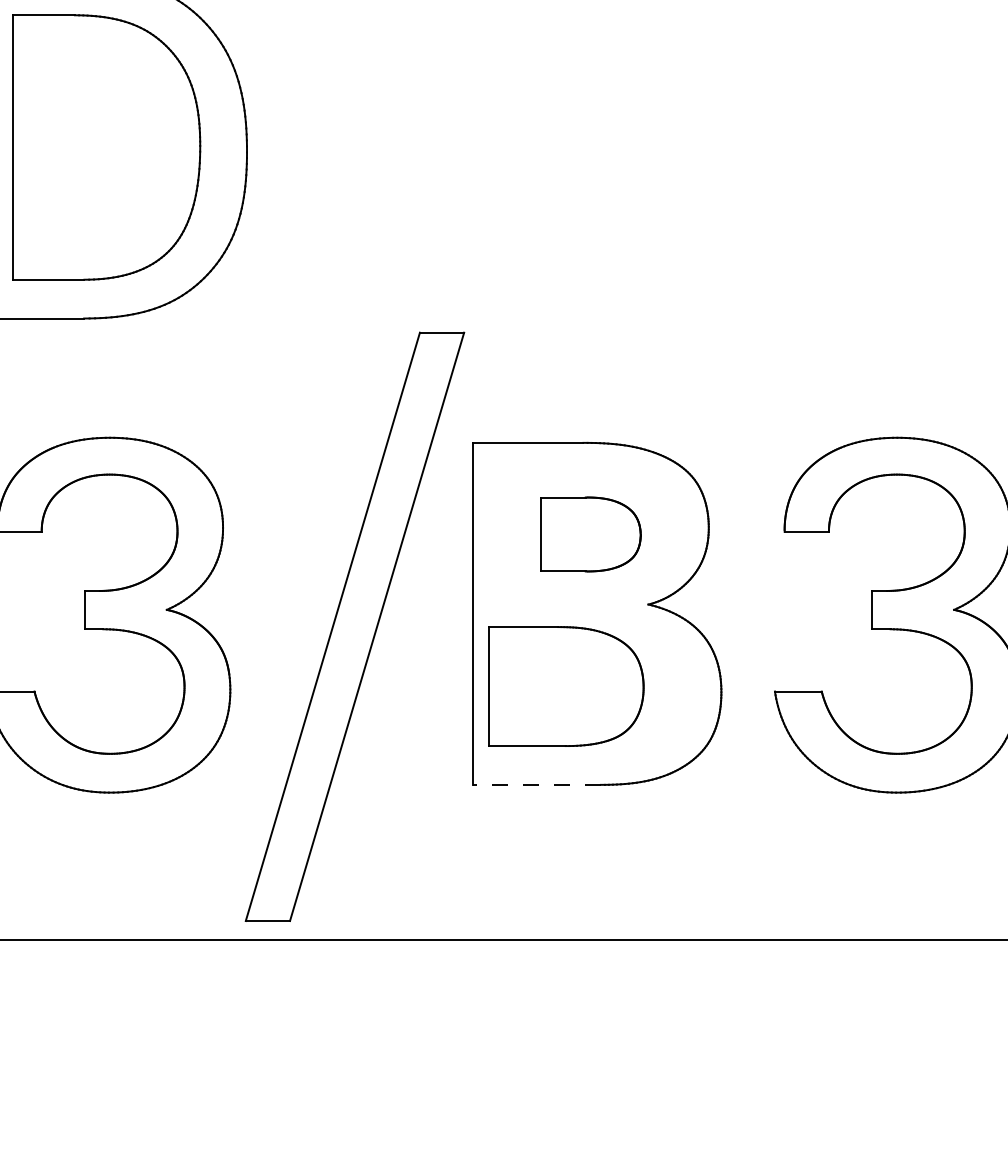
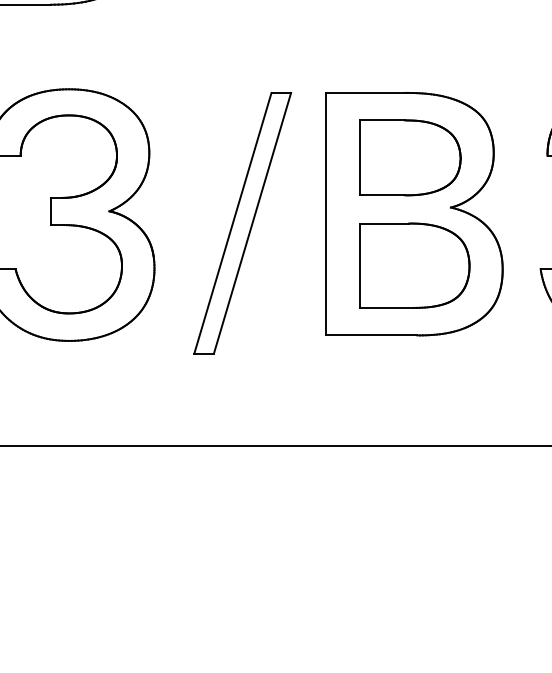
part: (590, 534) -> (409, 157), size x1.43
part: (354, 626) -> (242, 223), size x0.62
part: (566, 686) -> (414, 265), moved
line: (536, 784) -> (371, 335), dashed -> solid

